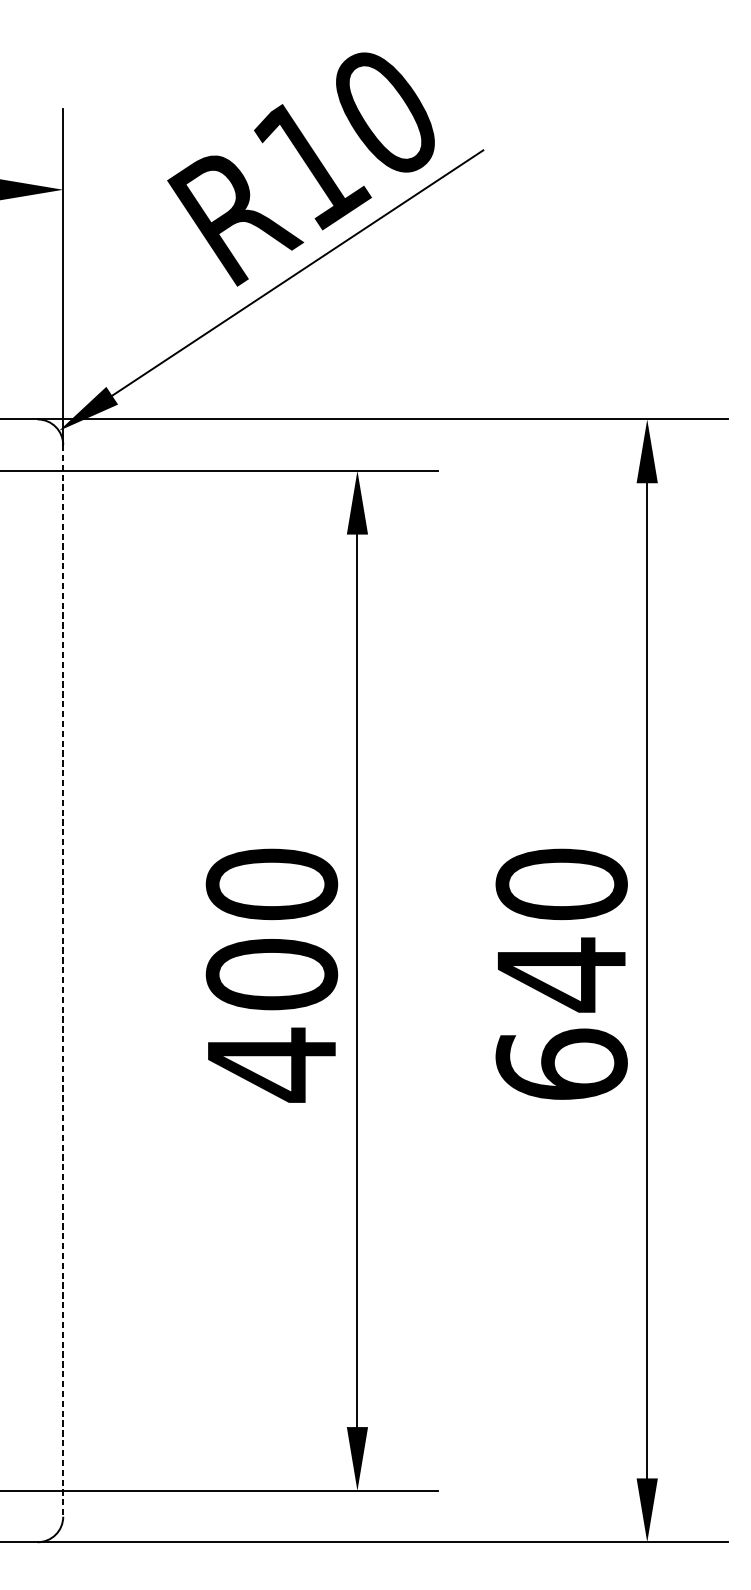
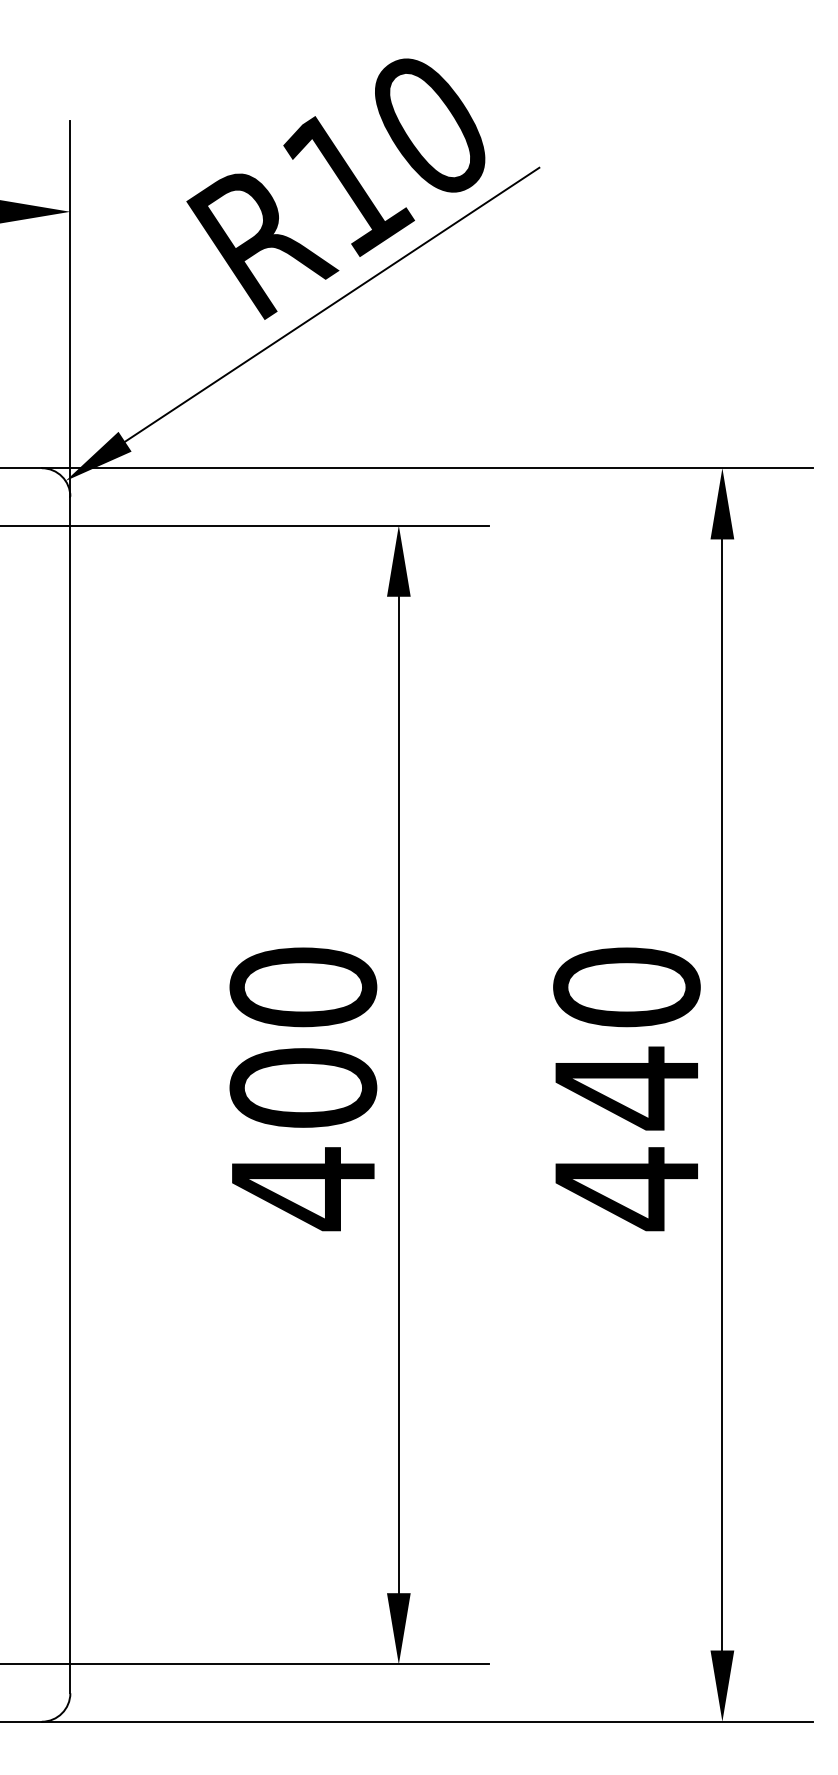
line: (63, 981) -> (70, 1095), dashed -> solid
text: (561, 1065) -> (626, 1189), 640 -> 440

